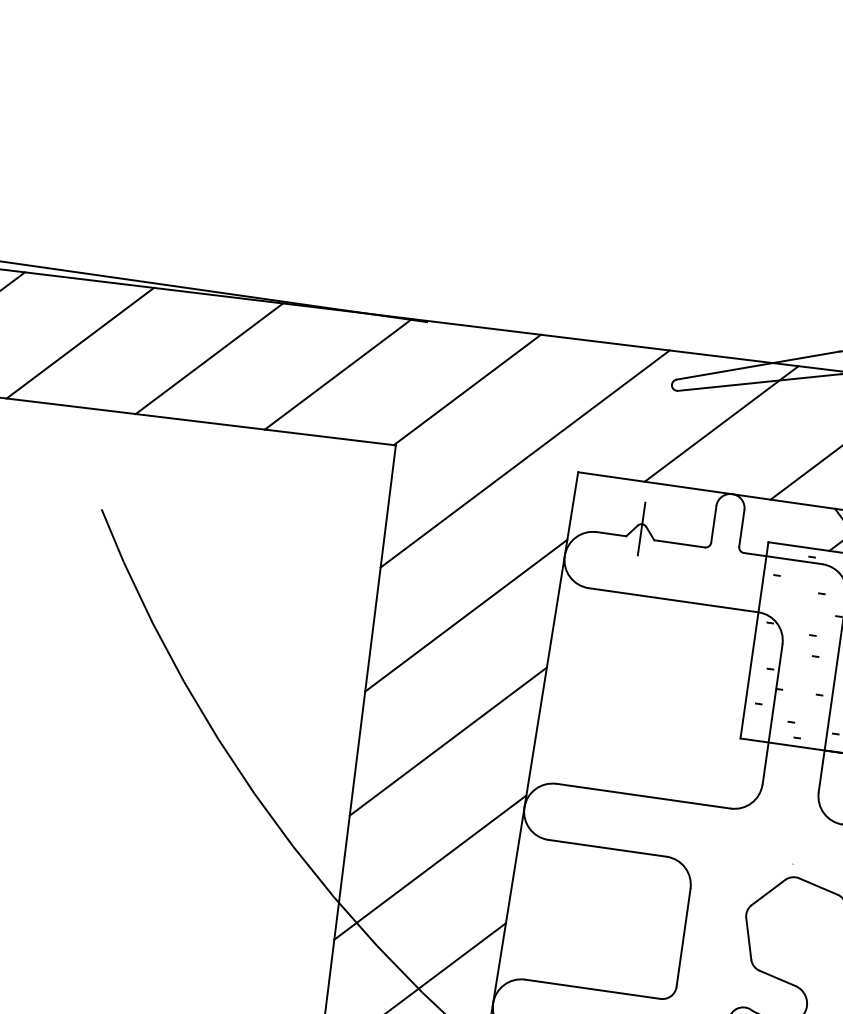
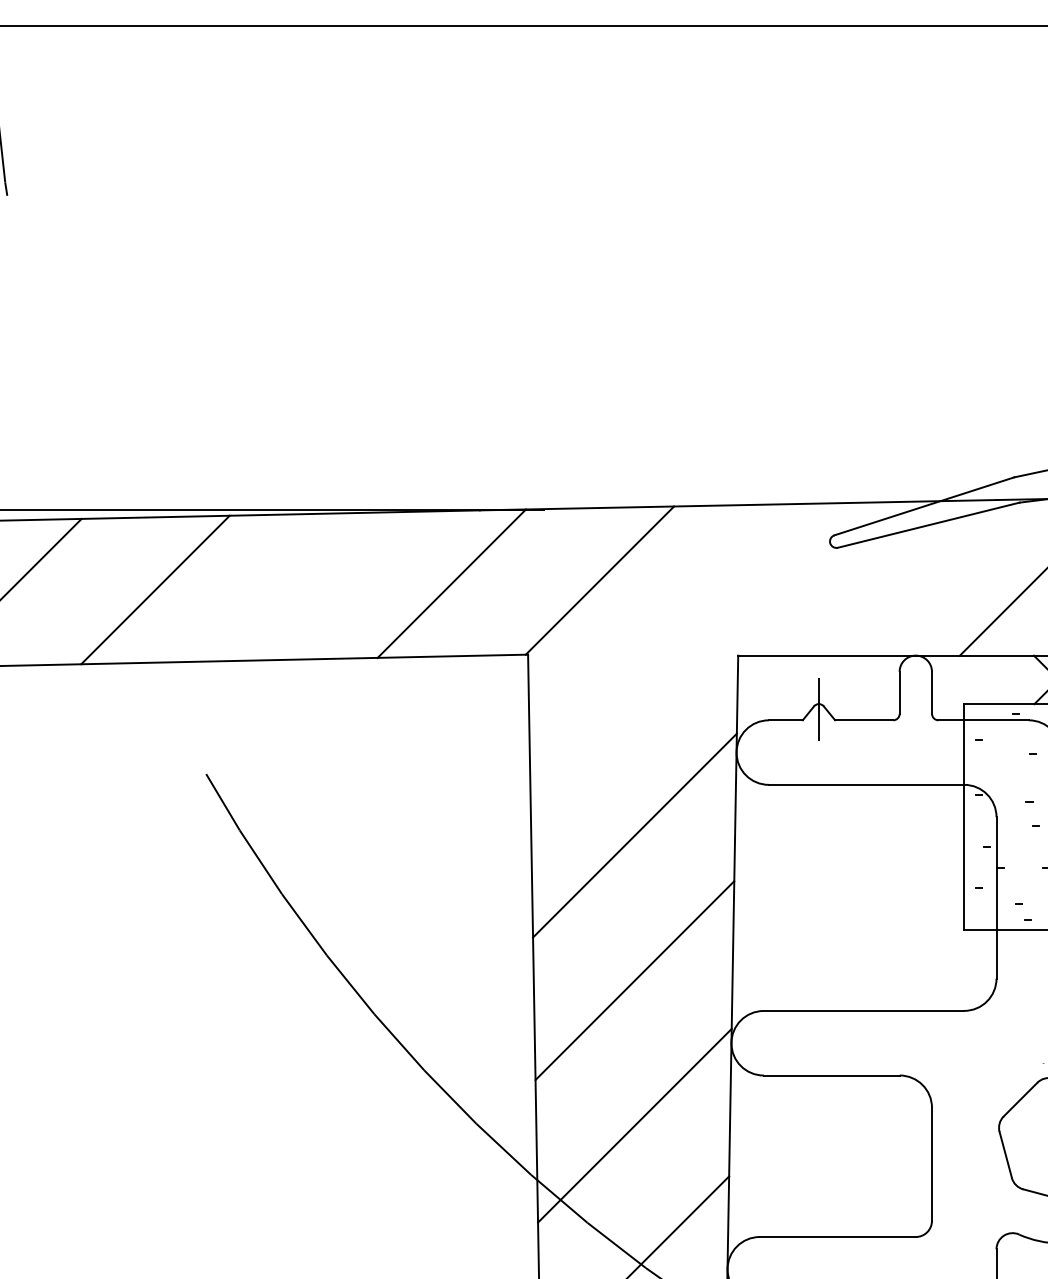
line: (209, 358) -> (303, 586), removed
line: (720, 423) -> (891, 577), removed
line: (525, 459) -> (676, 649), removed

